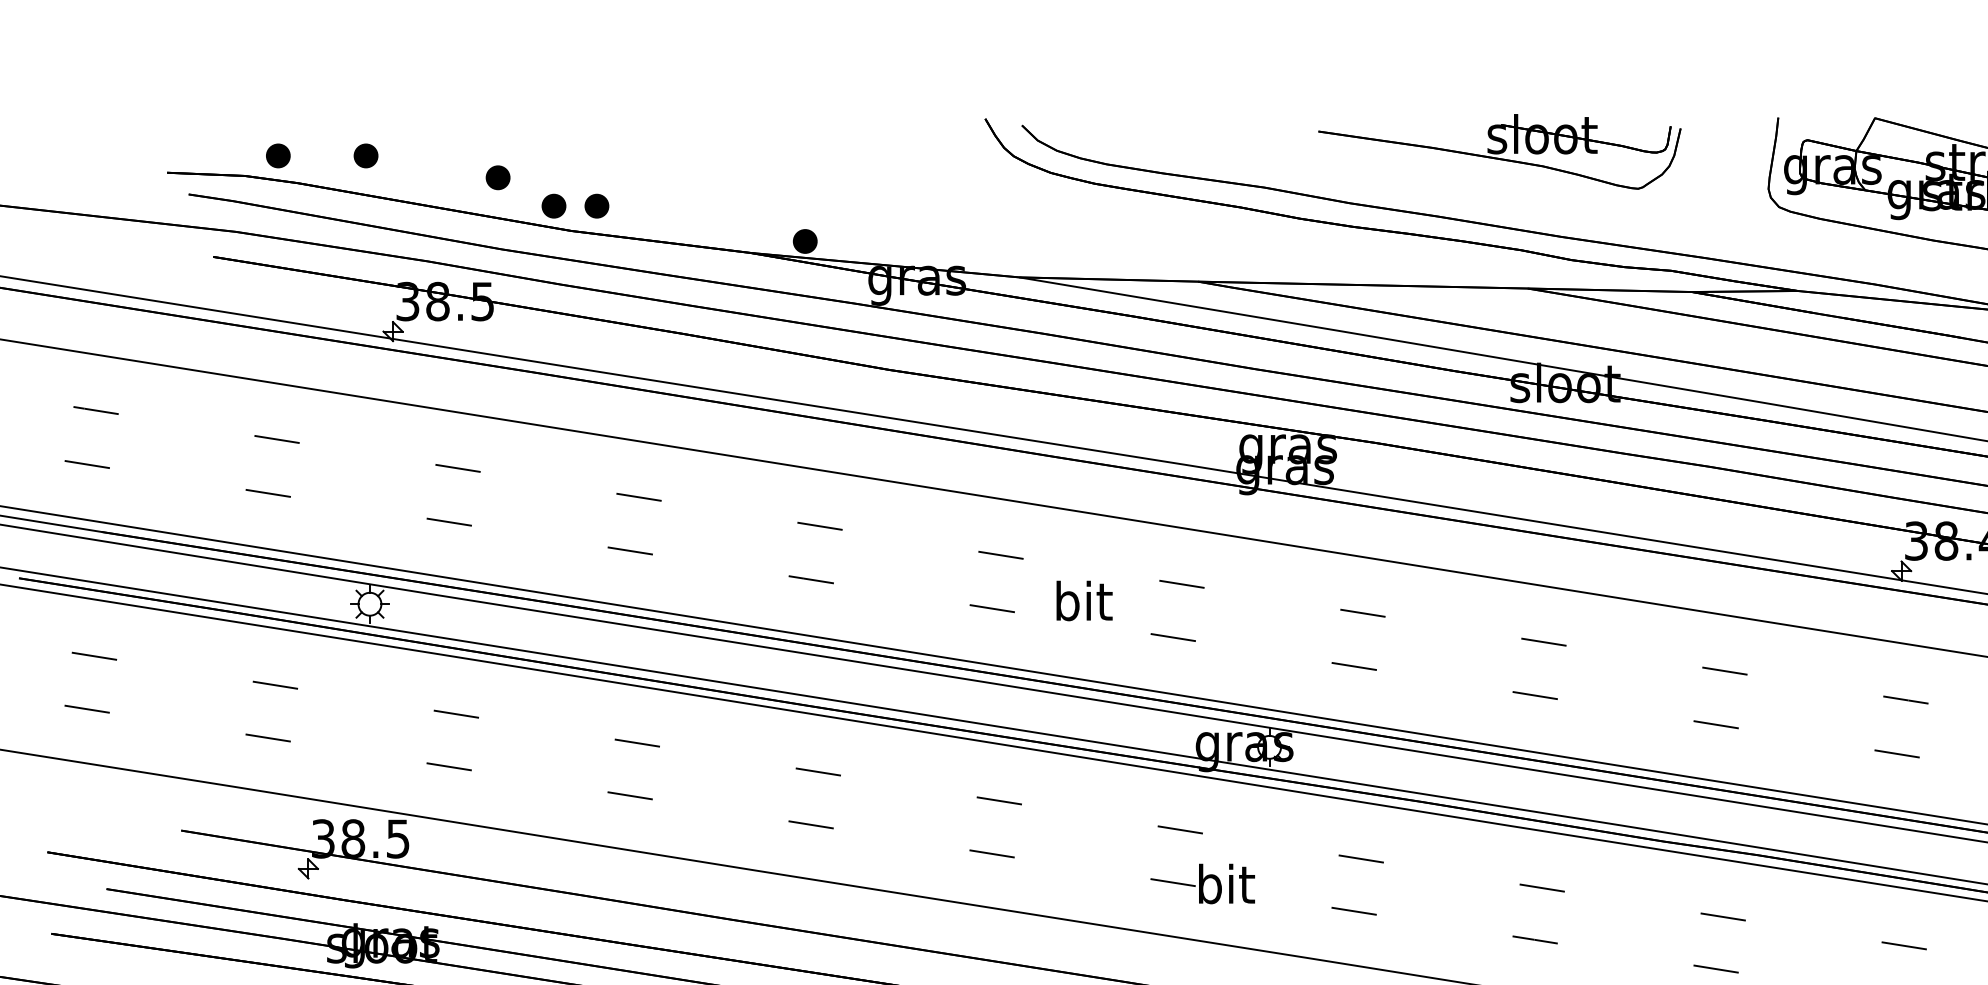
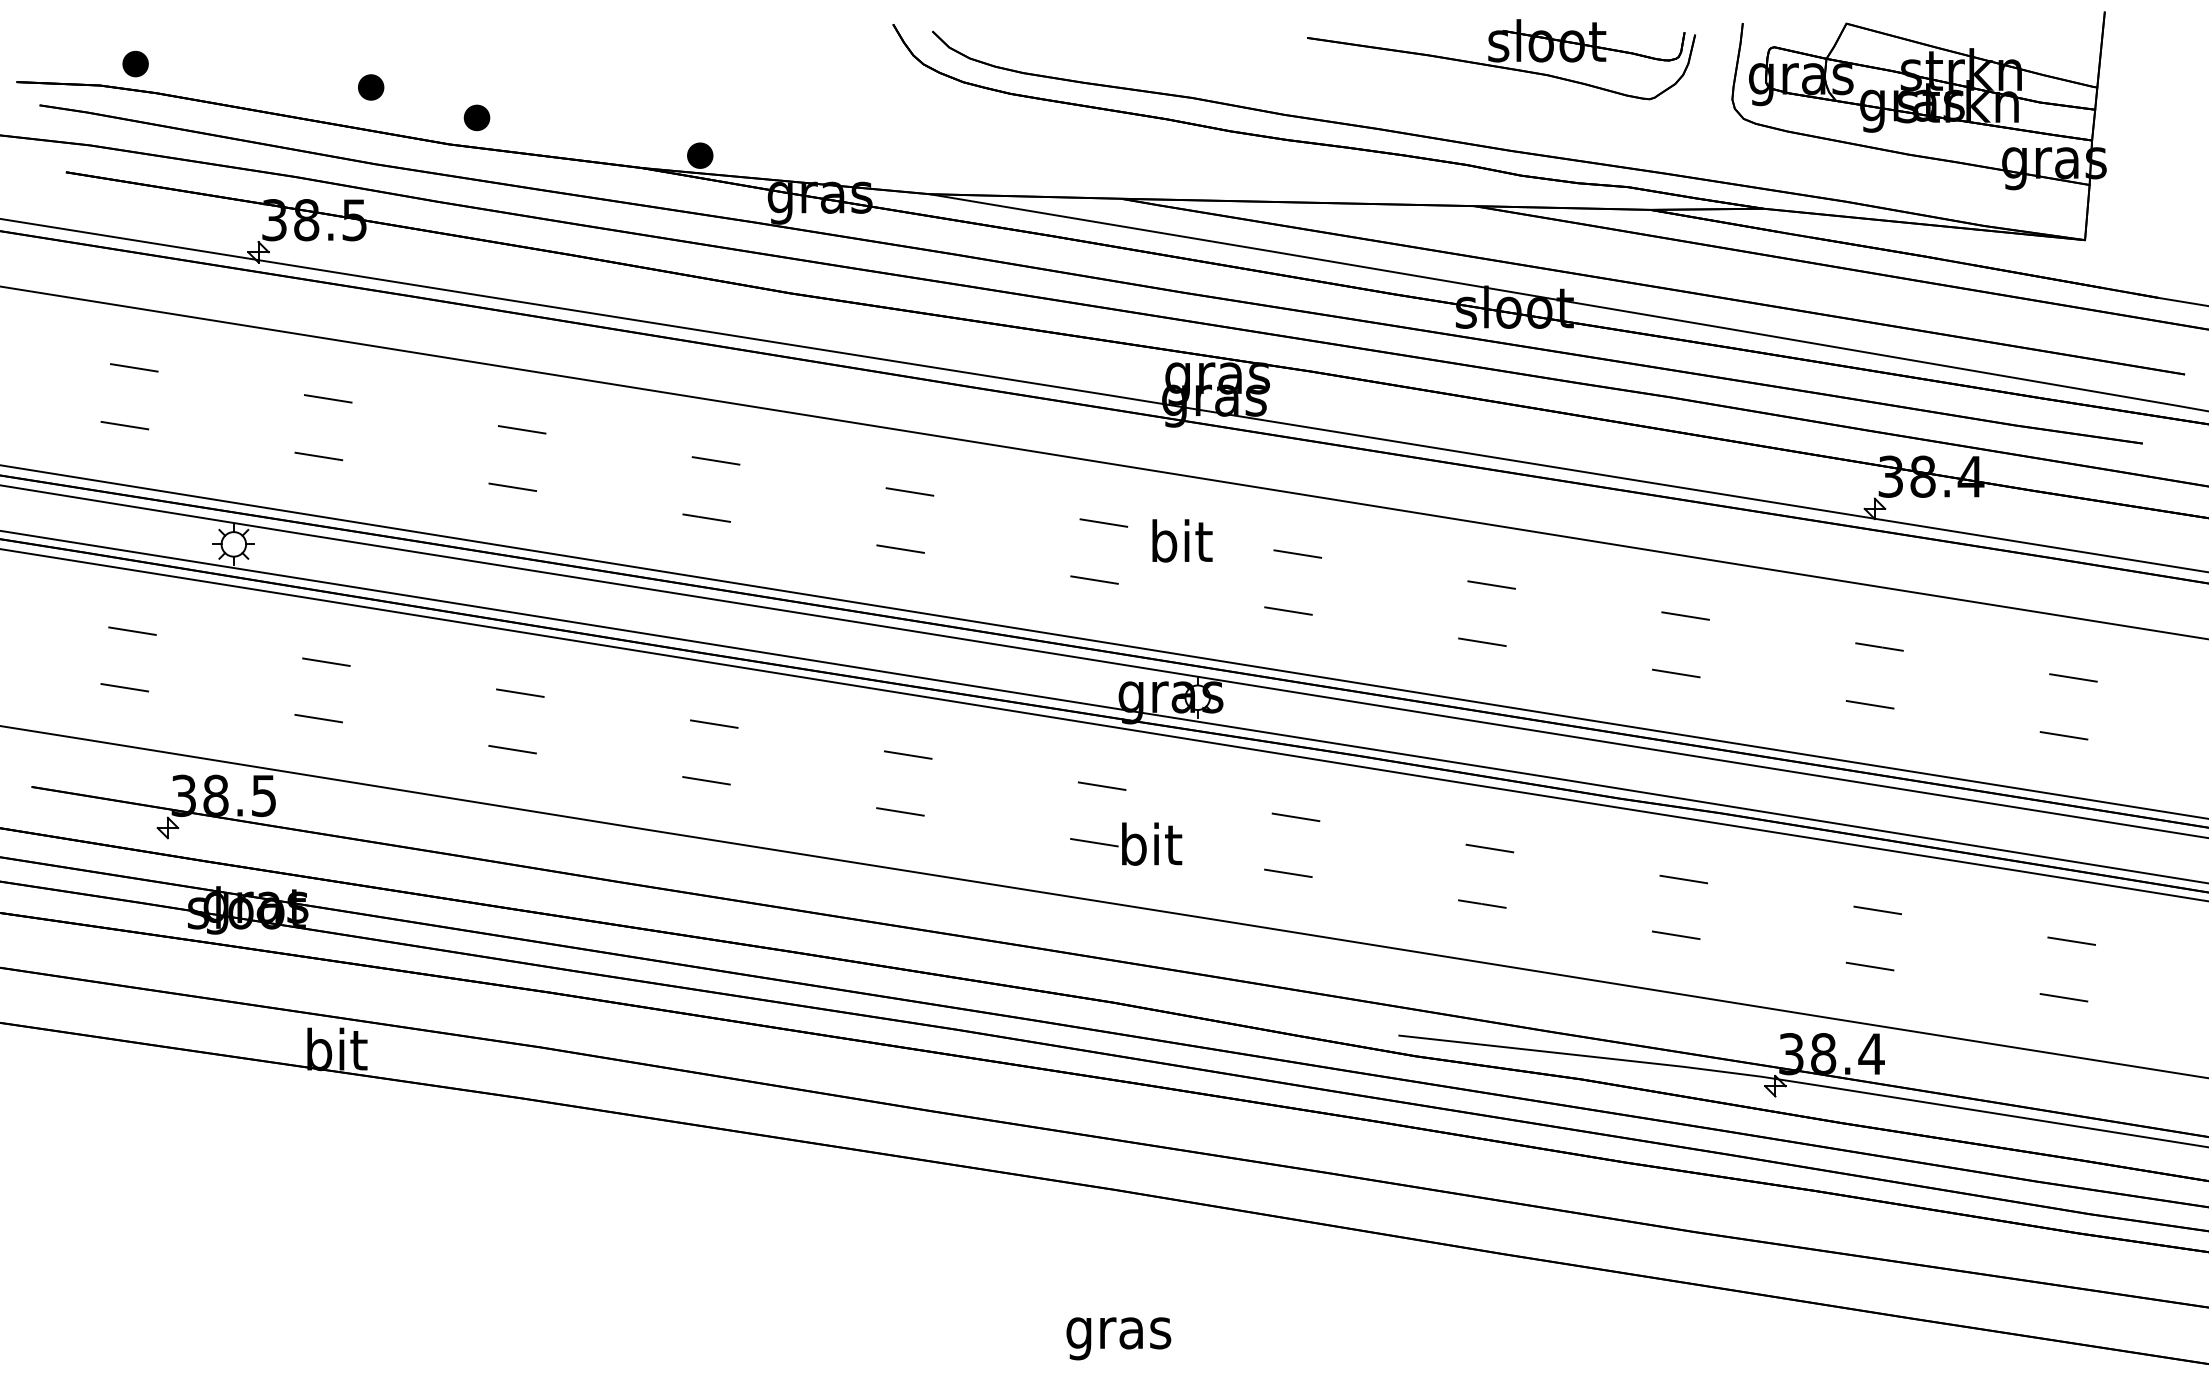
part: (1499, 151) -> (1501, 59), moved
part: (365, 155) -> (229, 63), removed
part: (553, 205) -> (430, 117), removed
text: (1084, 600) -> (1182, 540), moved

